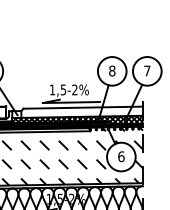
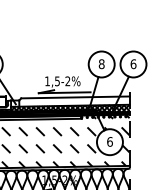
text: (147, 70) -> (133, 63), 7 -> 6

